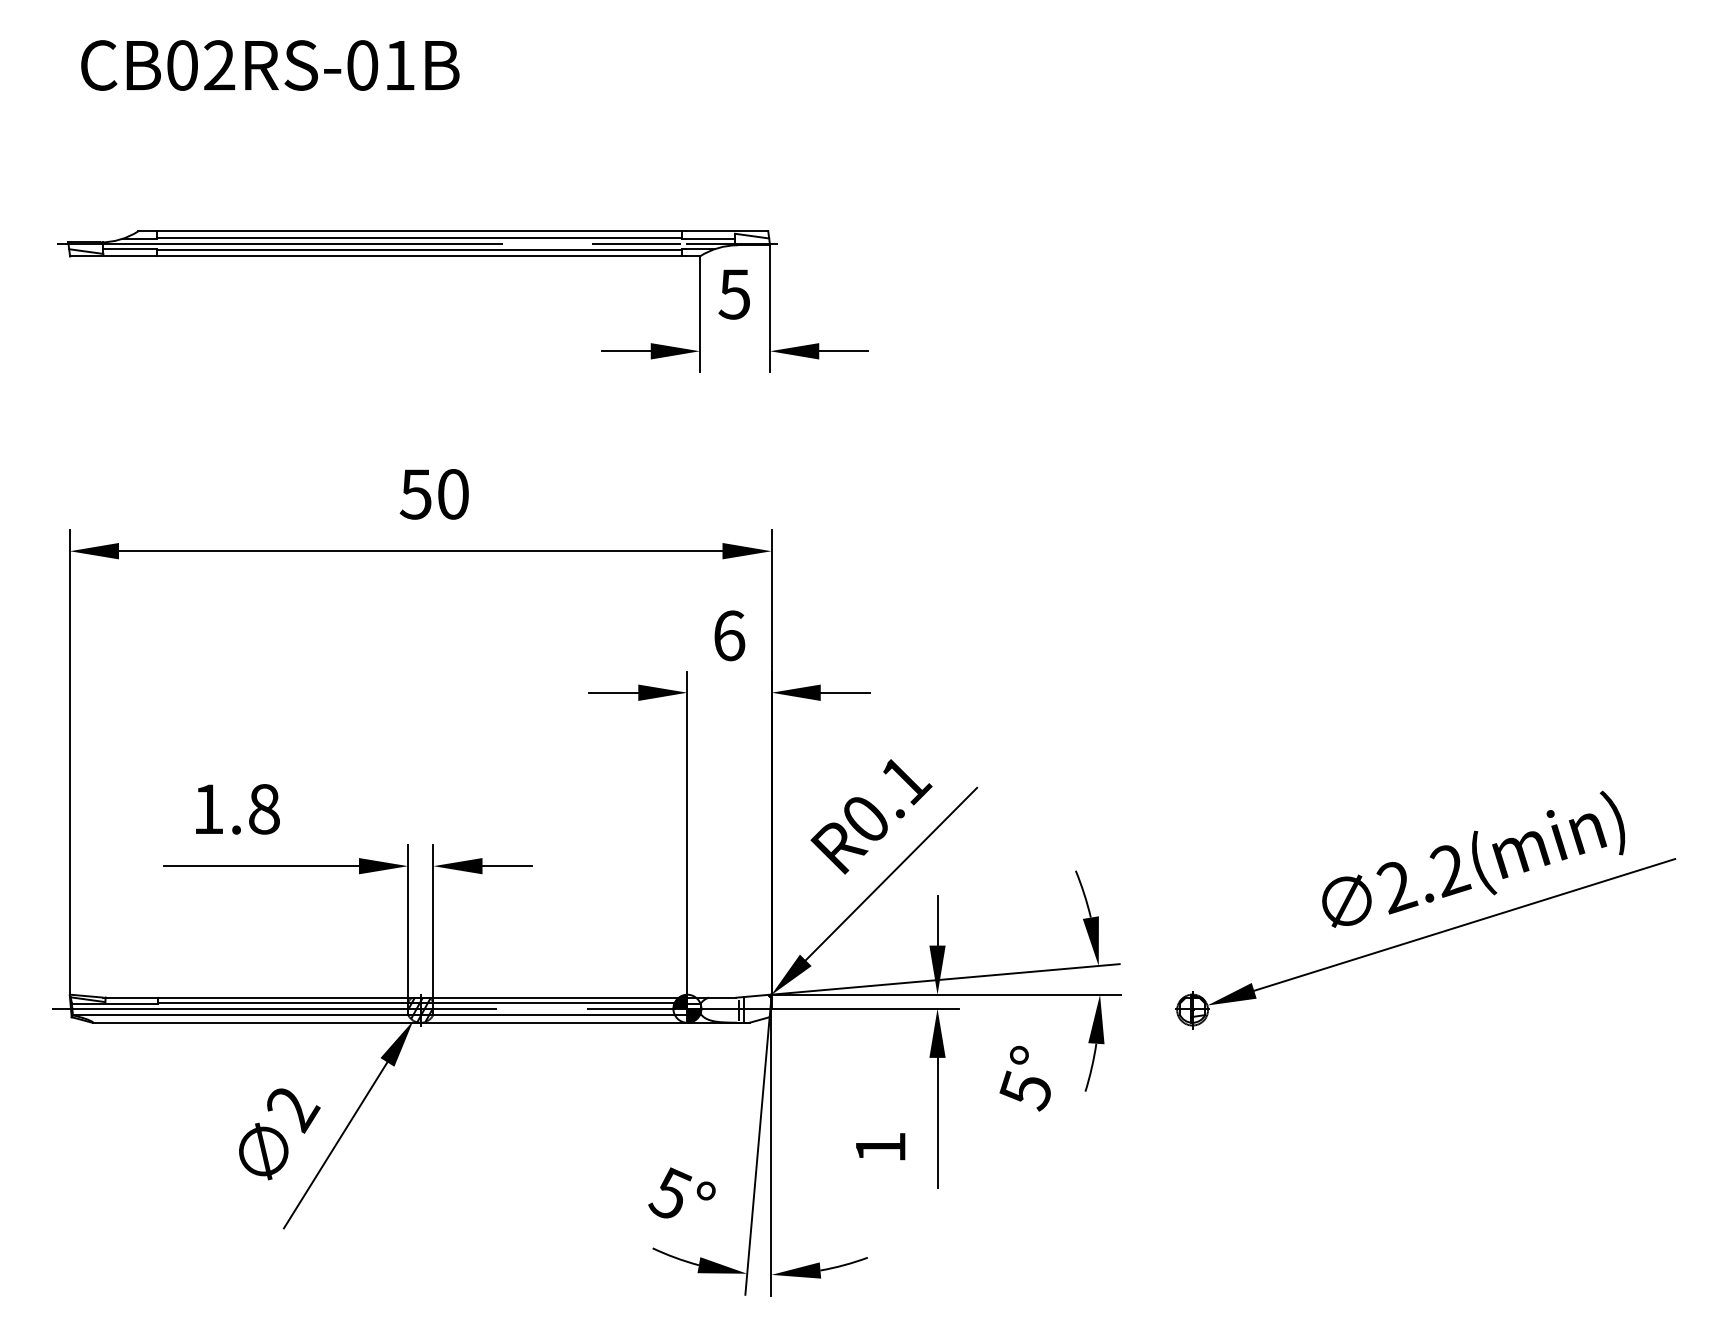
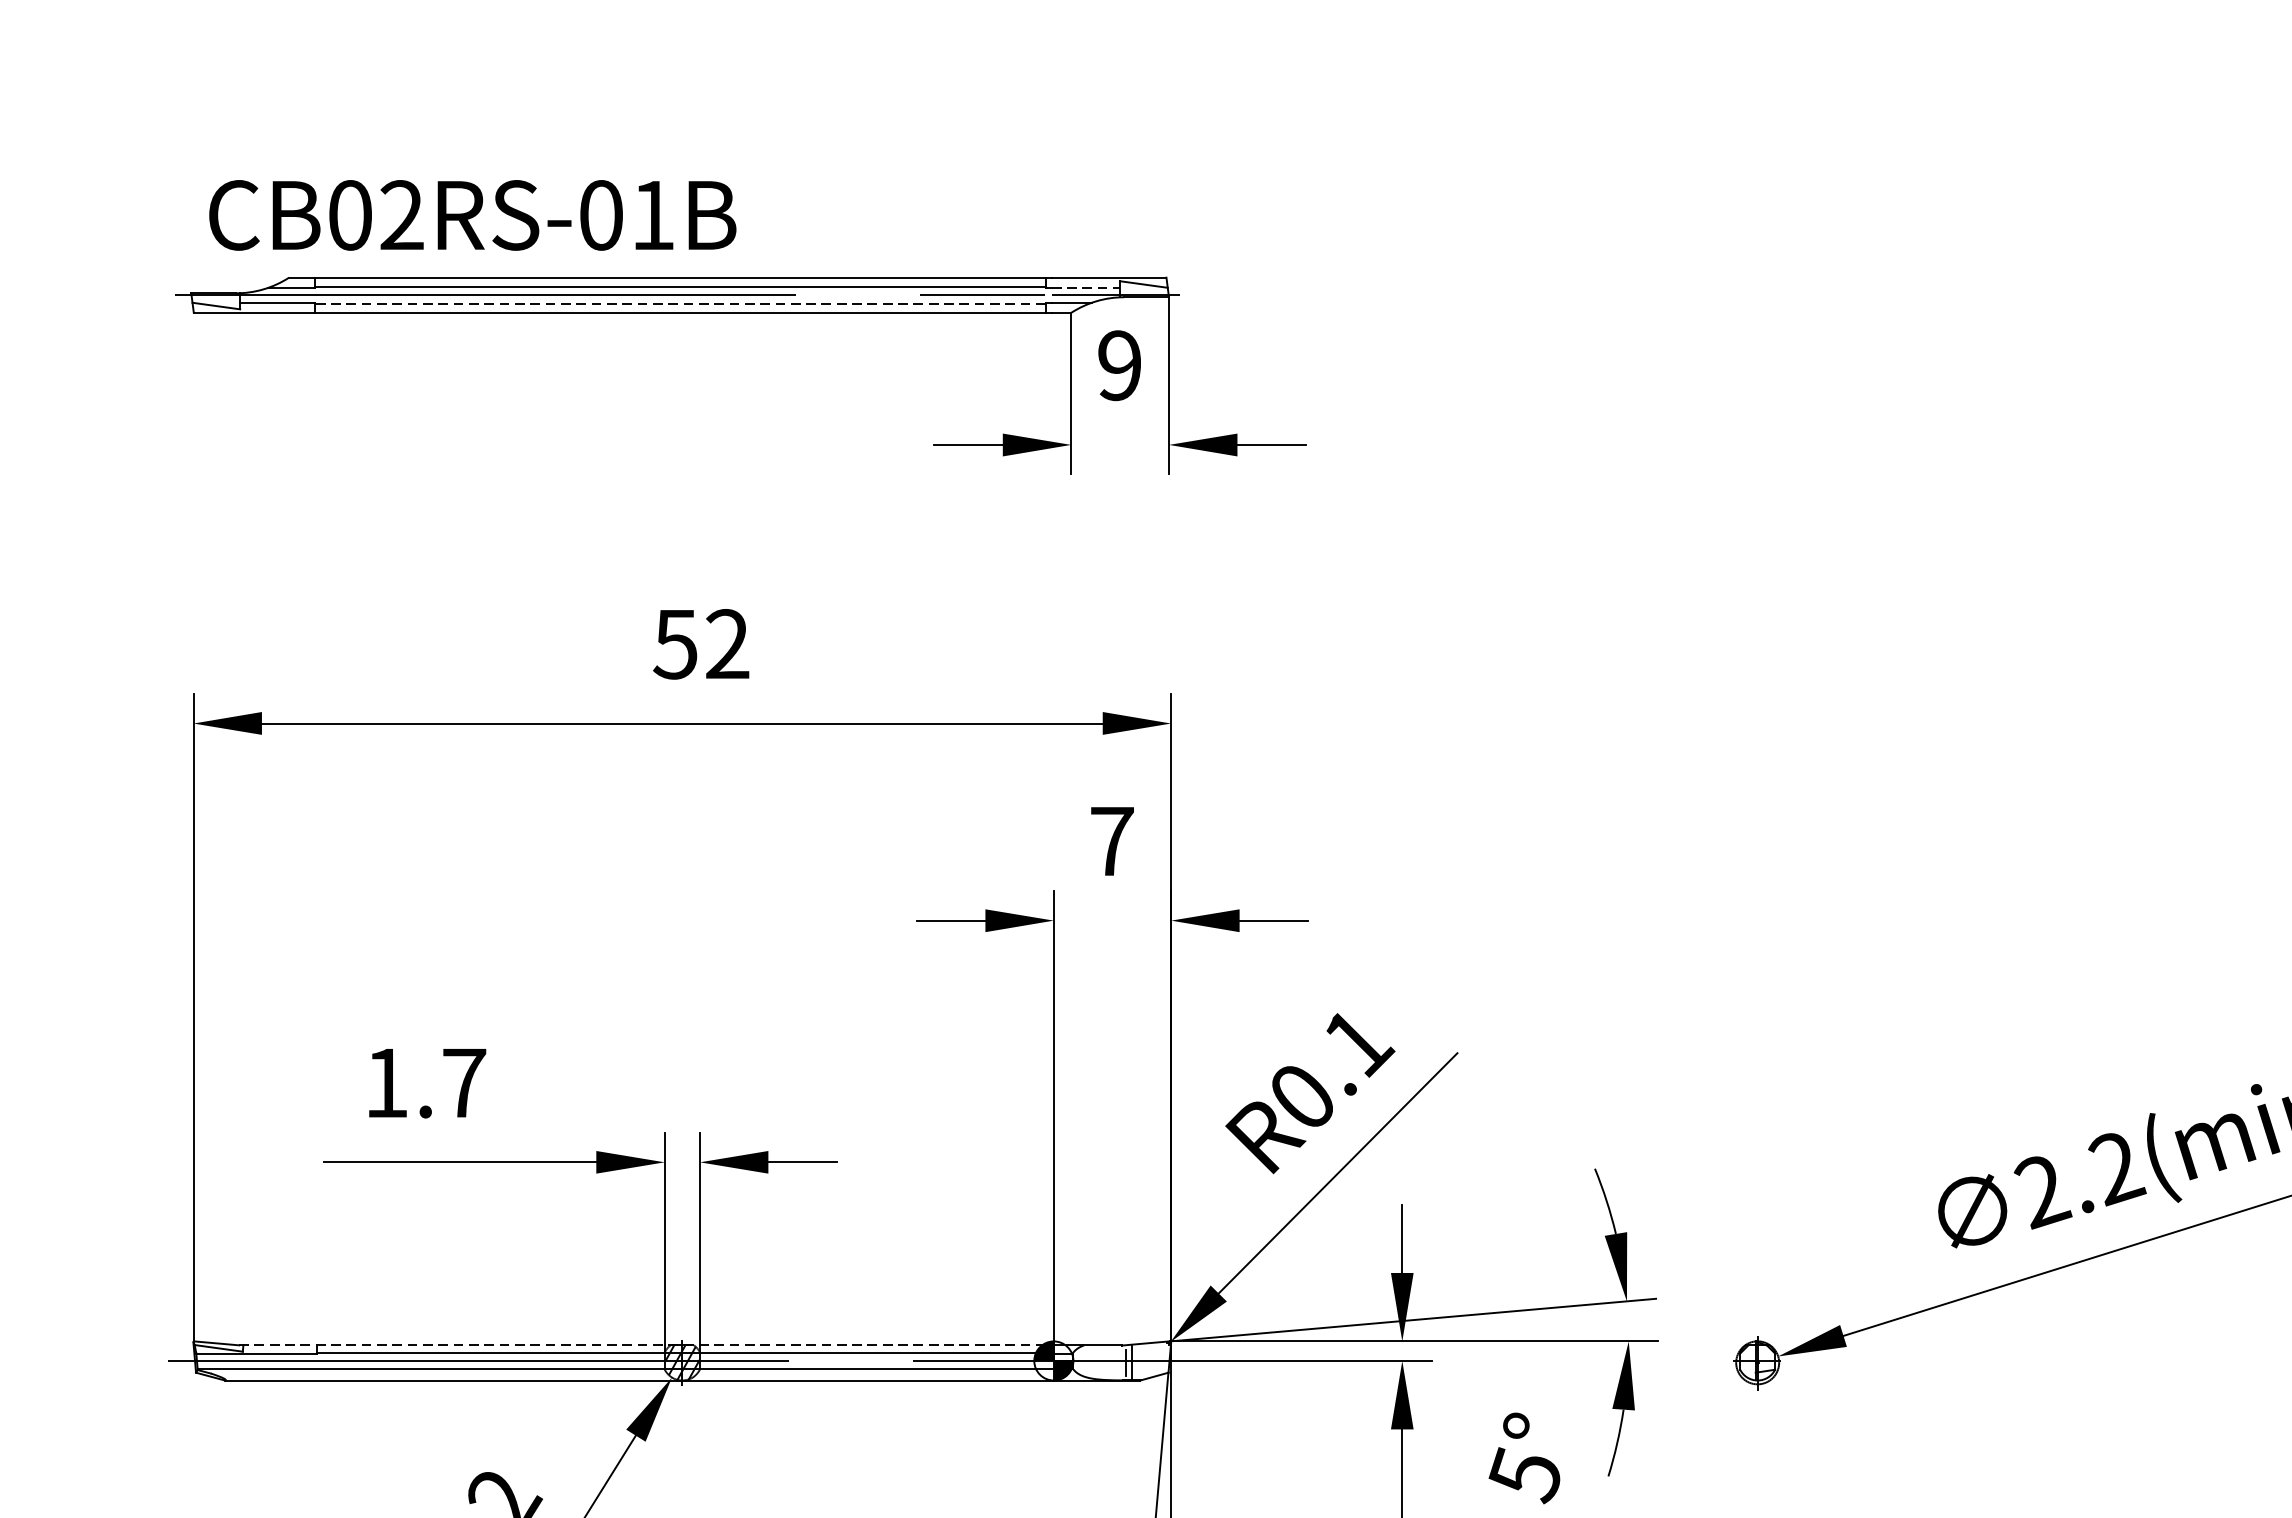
text: (270, 65) -> (473, 215), moved
line: (710, 238) -> (1086, 287), solid -> dashed
line: (418, 249) -> (679, 303), solid -> dashed
text: (733, 294) -> (1118, 365), 5 -> 9
text: (452, 494) -> (726, 644), 50 -> 52
text: (729, 635) -> (1112, 840), 6 -> 7
text: (264, 809) -> (464, 1083), 1.8 -> 1.7
line: (395, 997) -> (647, 1345), solid -> dashed

